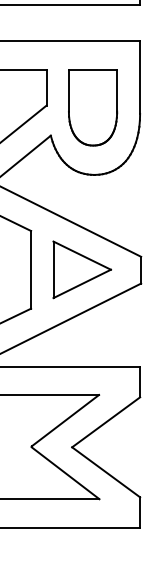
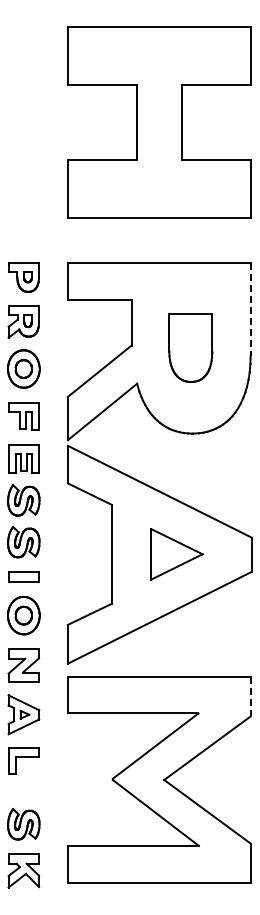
line: (139, 77) -> (250, 309), solid -> dashed
part: (92, 107) -> (190, 348), size x0.7
part: (81, 269) -> (176, 554), size x0.7
line: (139, 381) -> (250, 696), solid -> dashed

